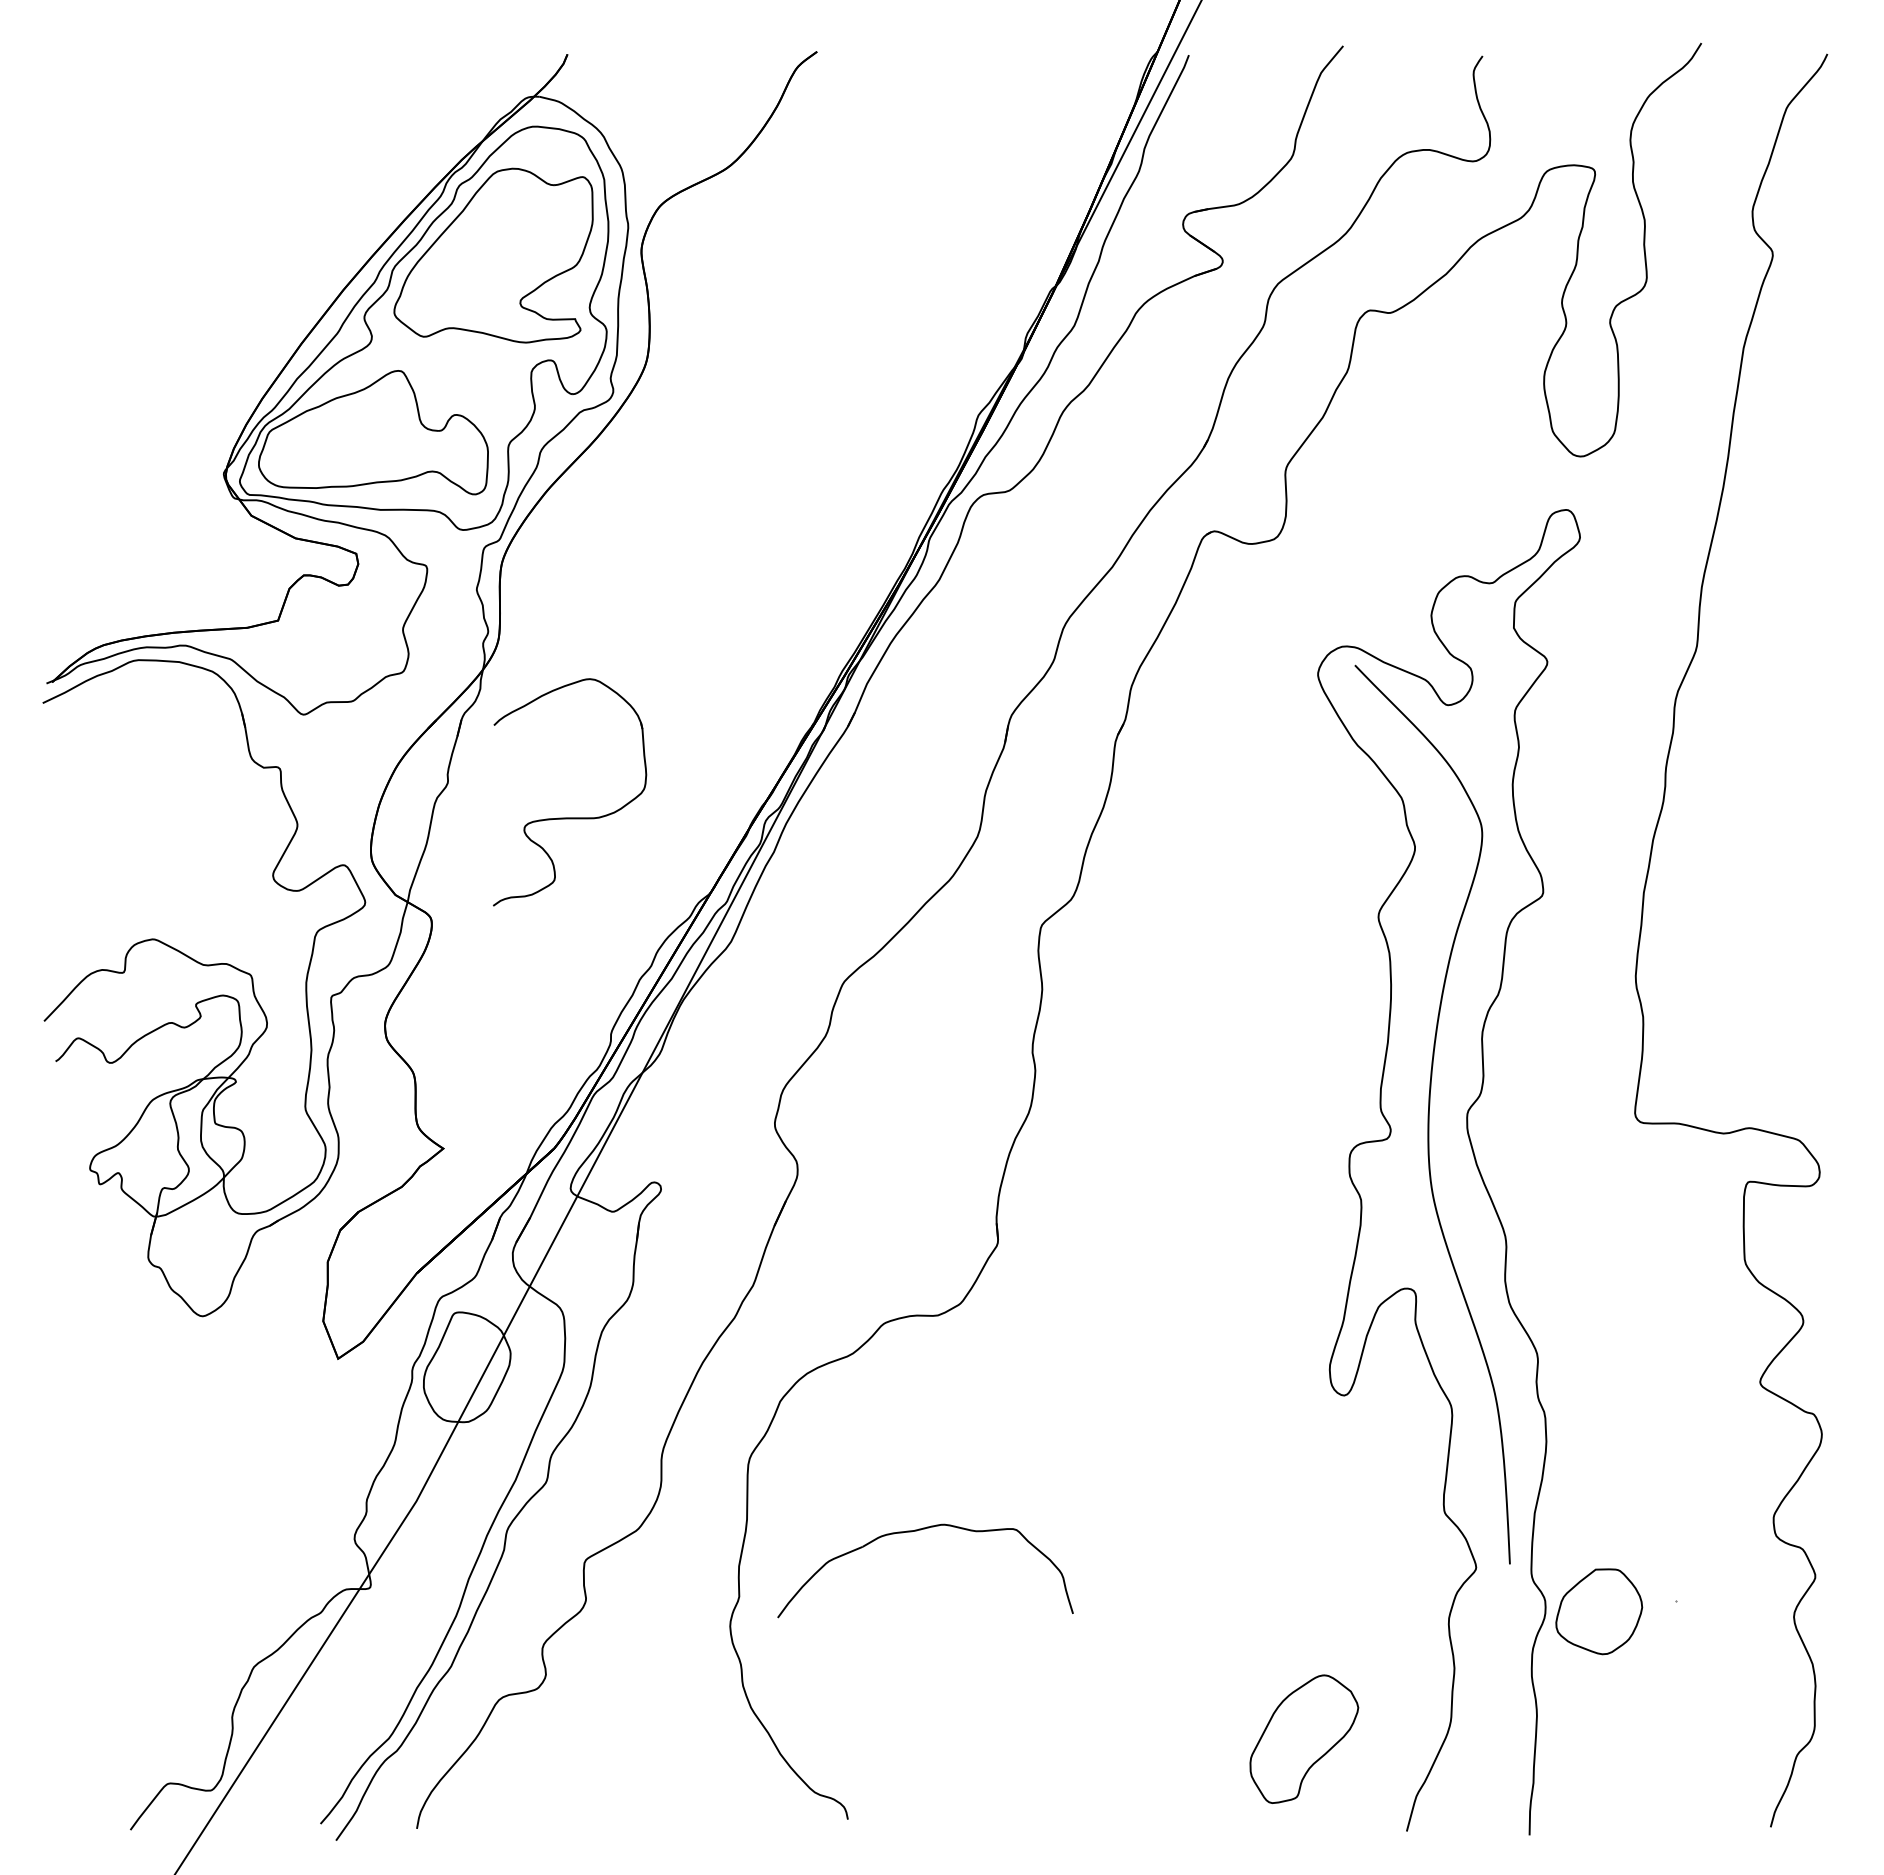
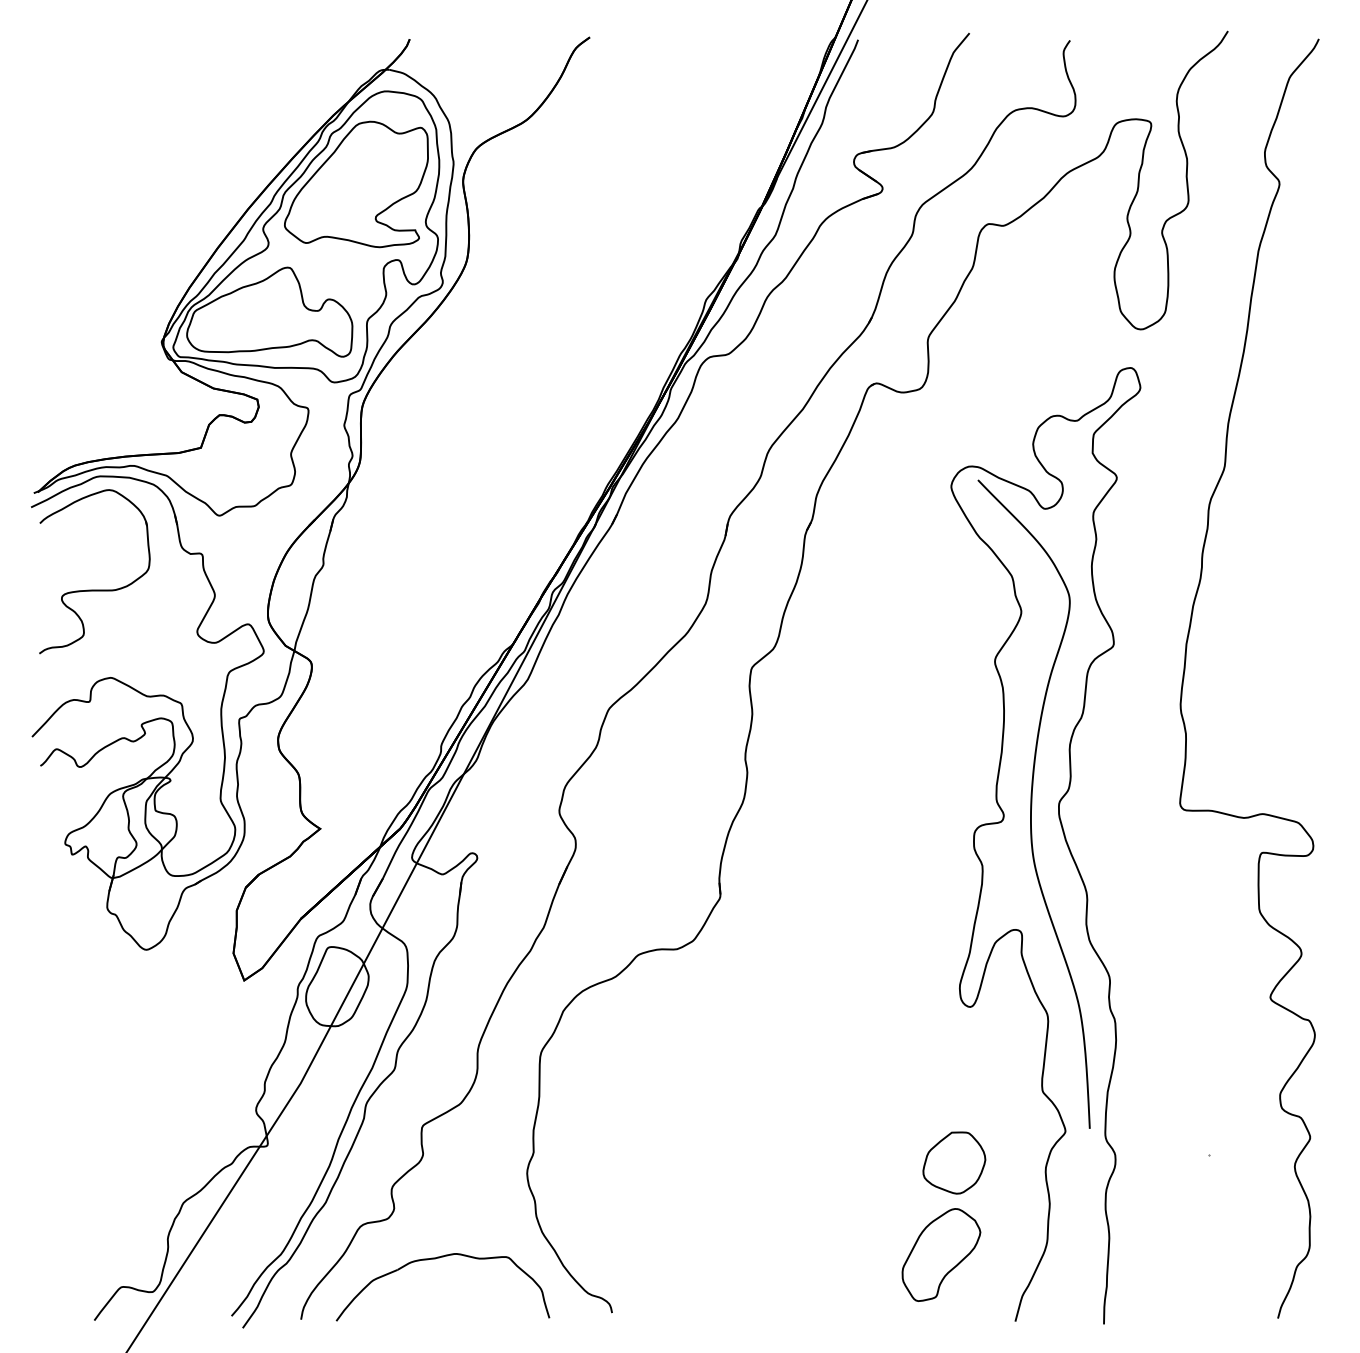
part: (570, 817) -> (95, 589), moved
part: (917, 1531) -> (437, 1258), moved
part: (1599, 1611) -> (954, 1162), moved

